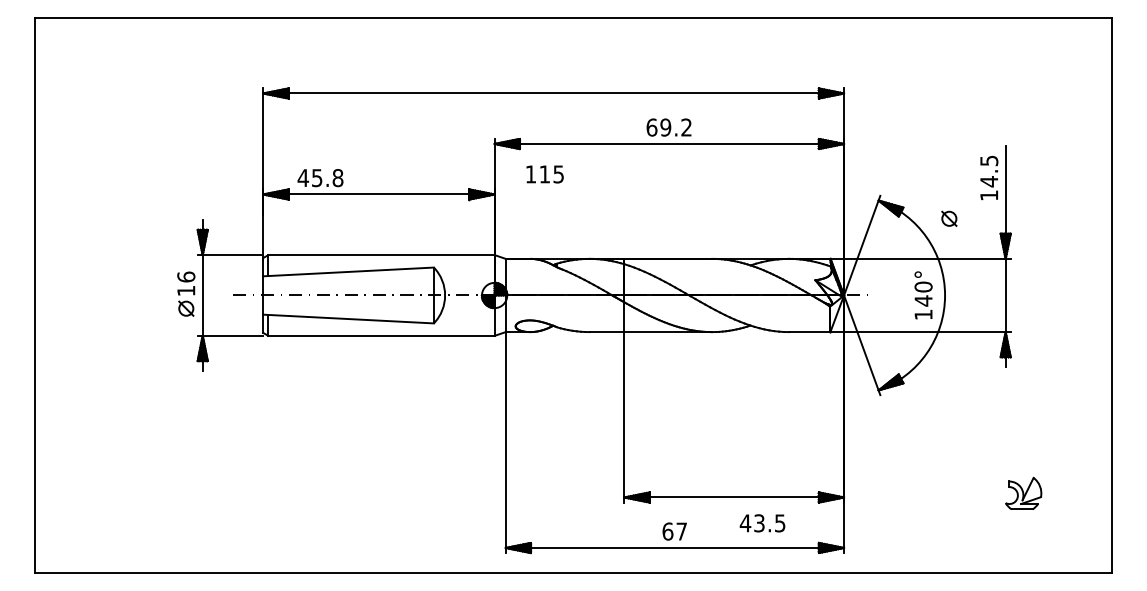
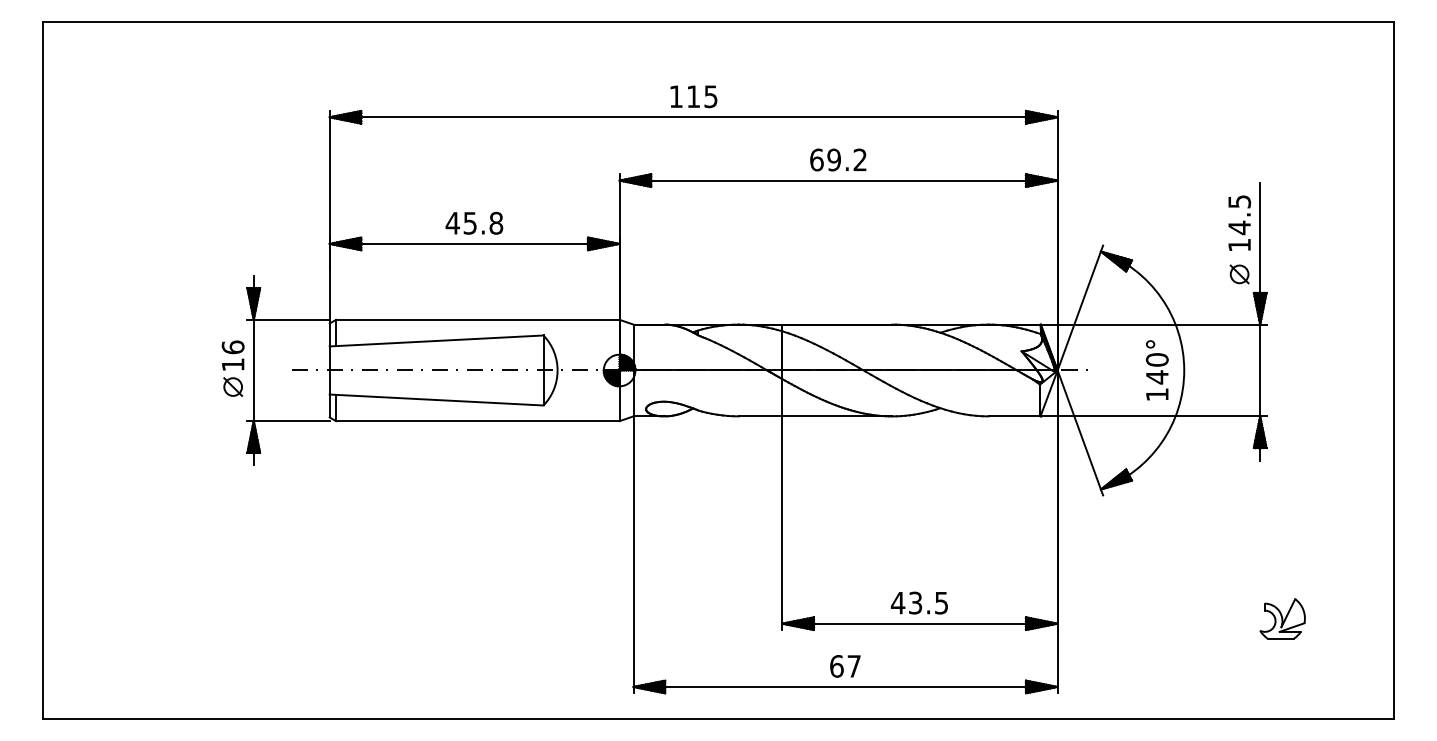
text: (544, 174) -> (693, 96), moved
text: (320, 177) -> (474, 222), moved
part: (949, 218) -> (1239, 274), moved
text: (762, 522) -> (919, 602), moved

